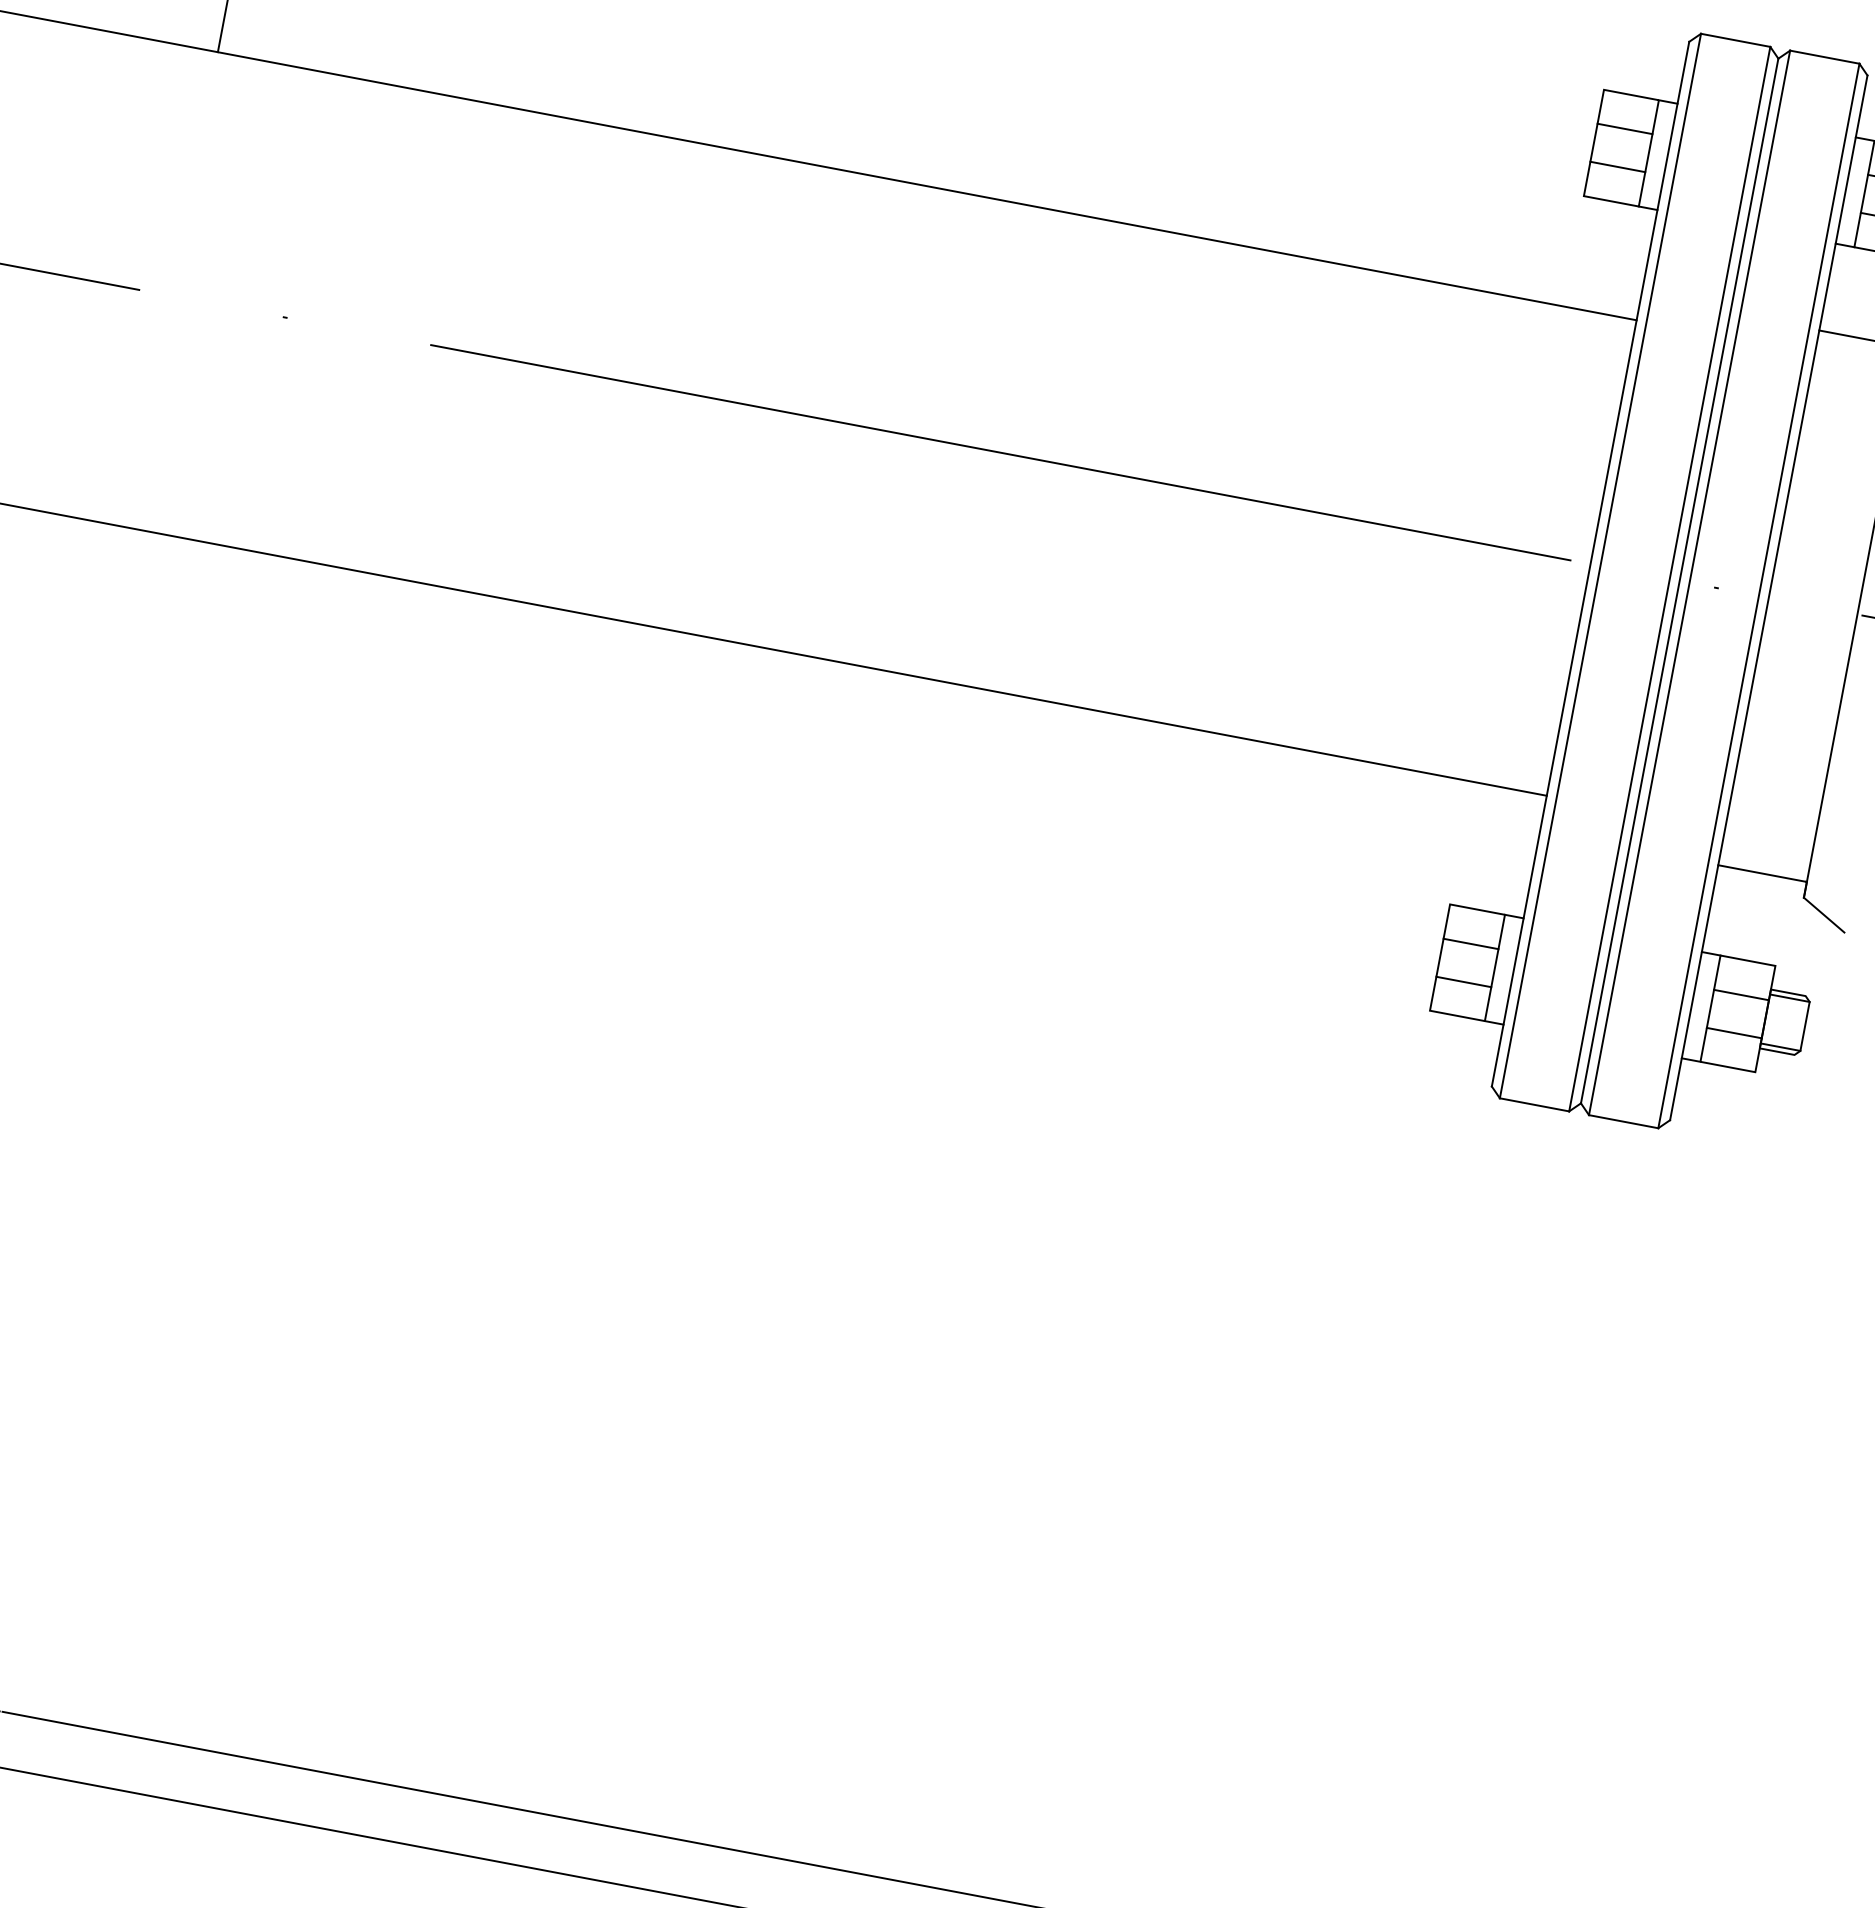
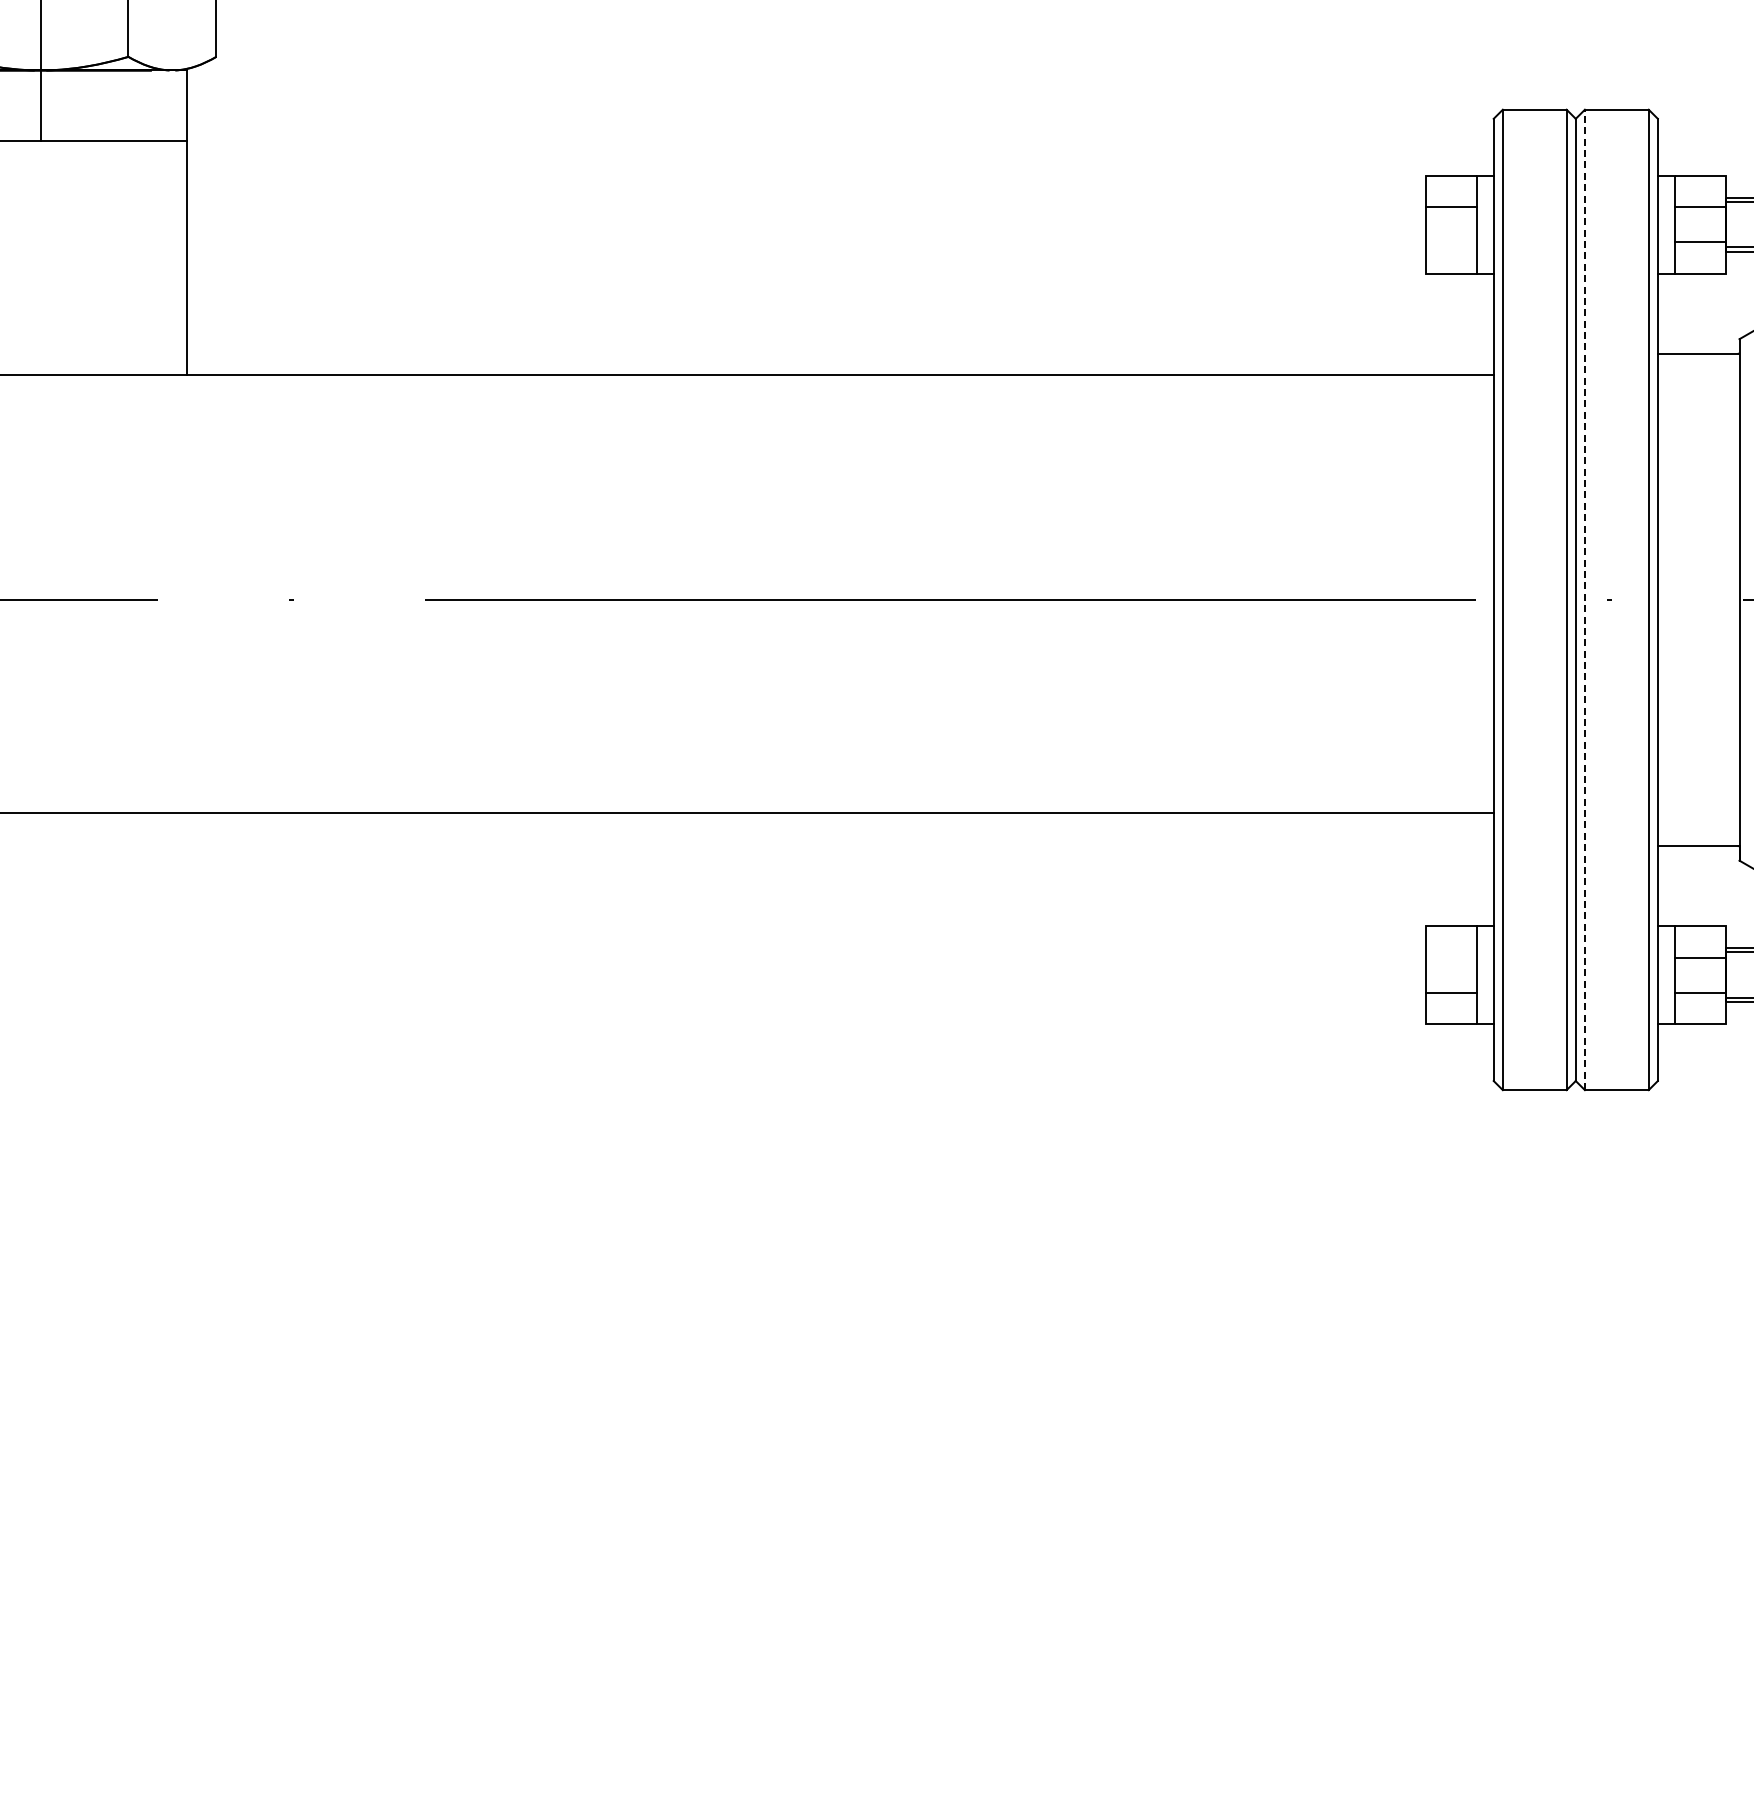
line: (1616, 167) -> (1450, 242), removed
line: (1689, 582) -> (1584, 599), solid -> dashed
line: (1470, 943) -> (1450, 957), removed

